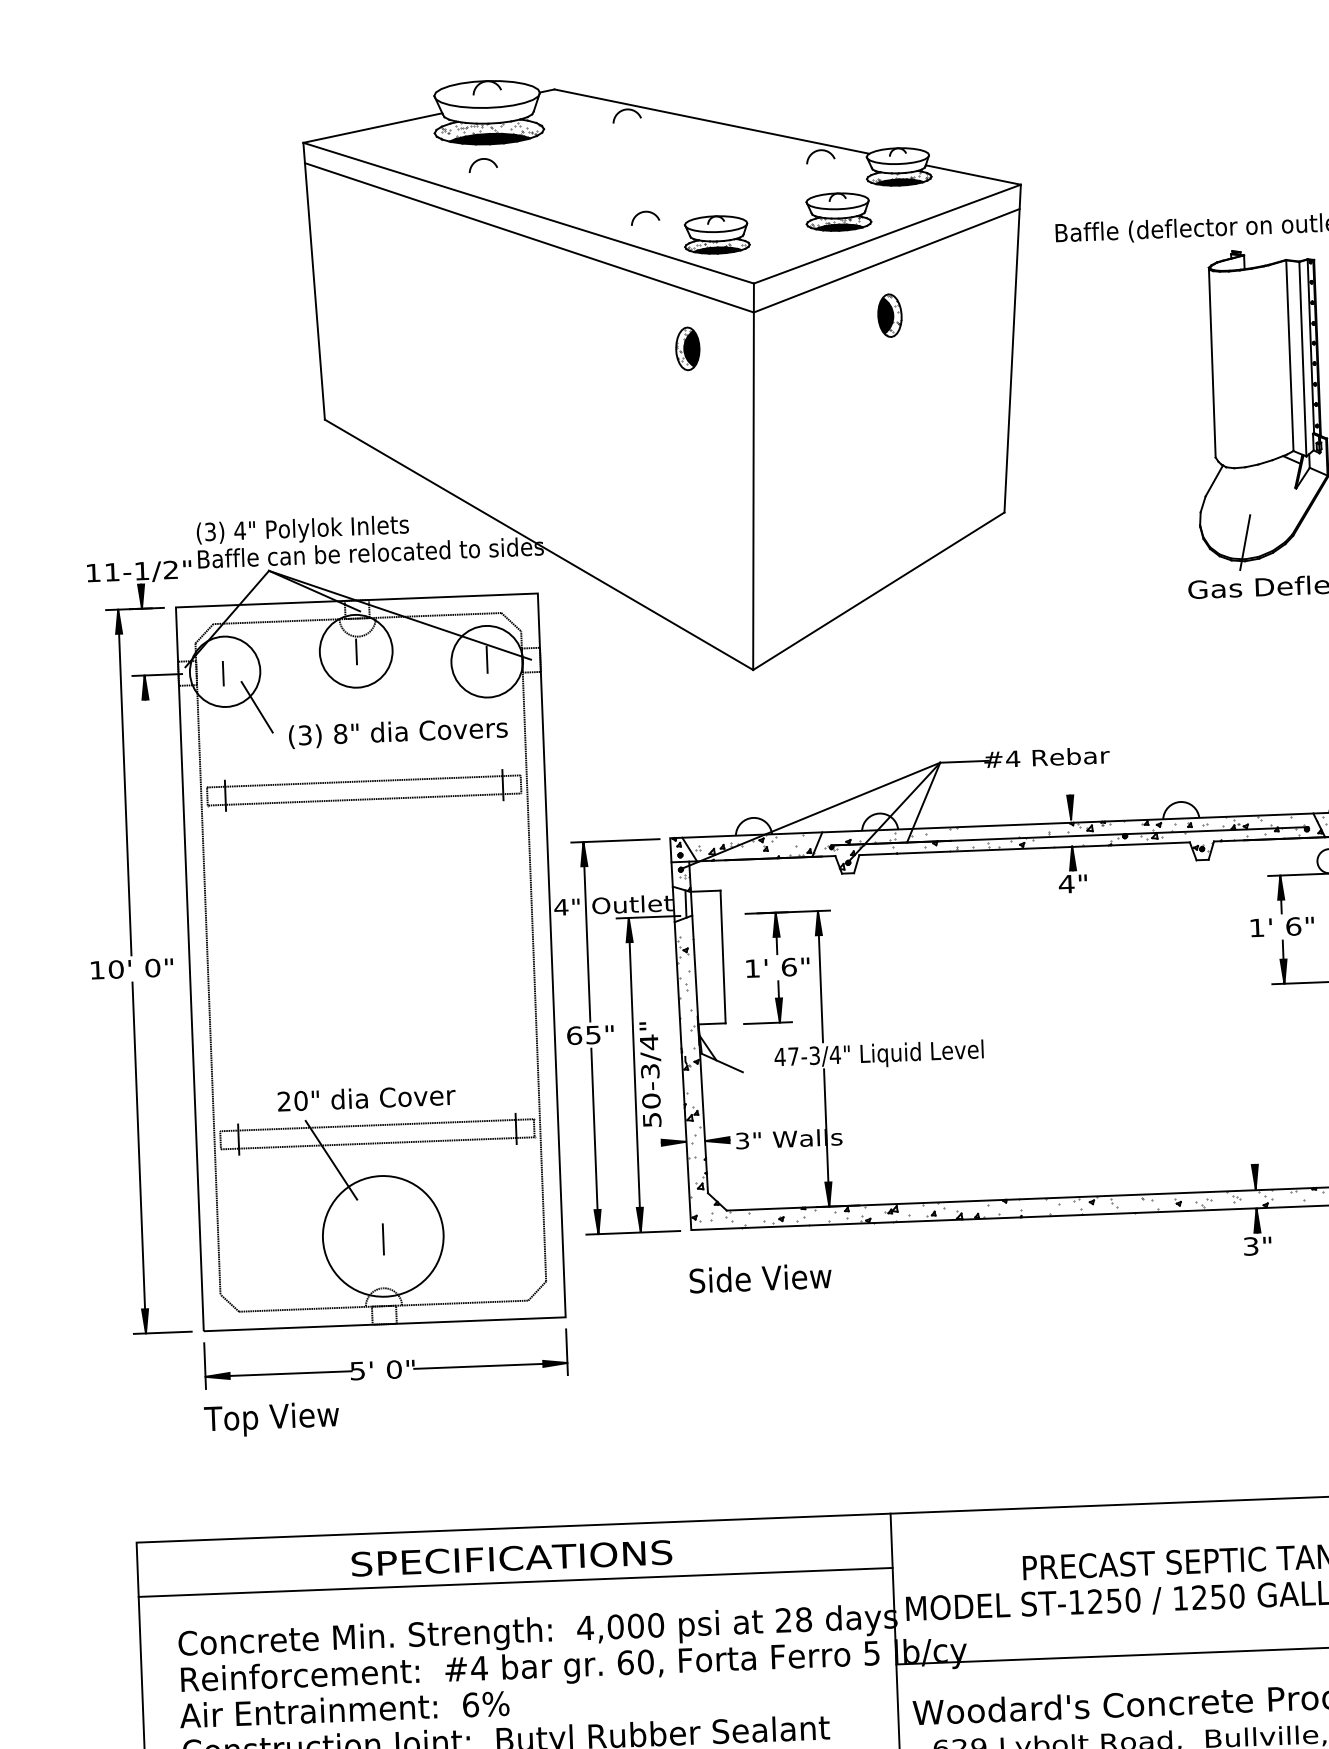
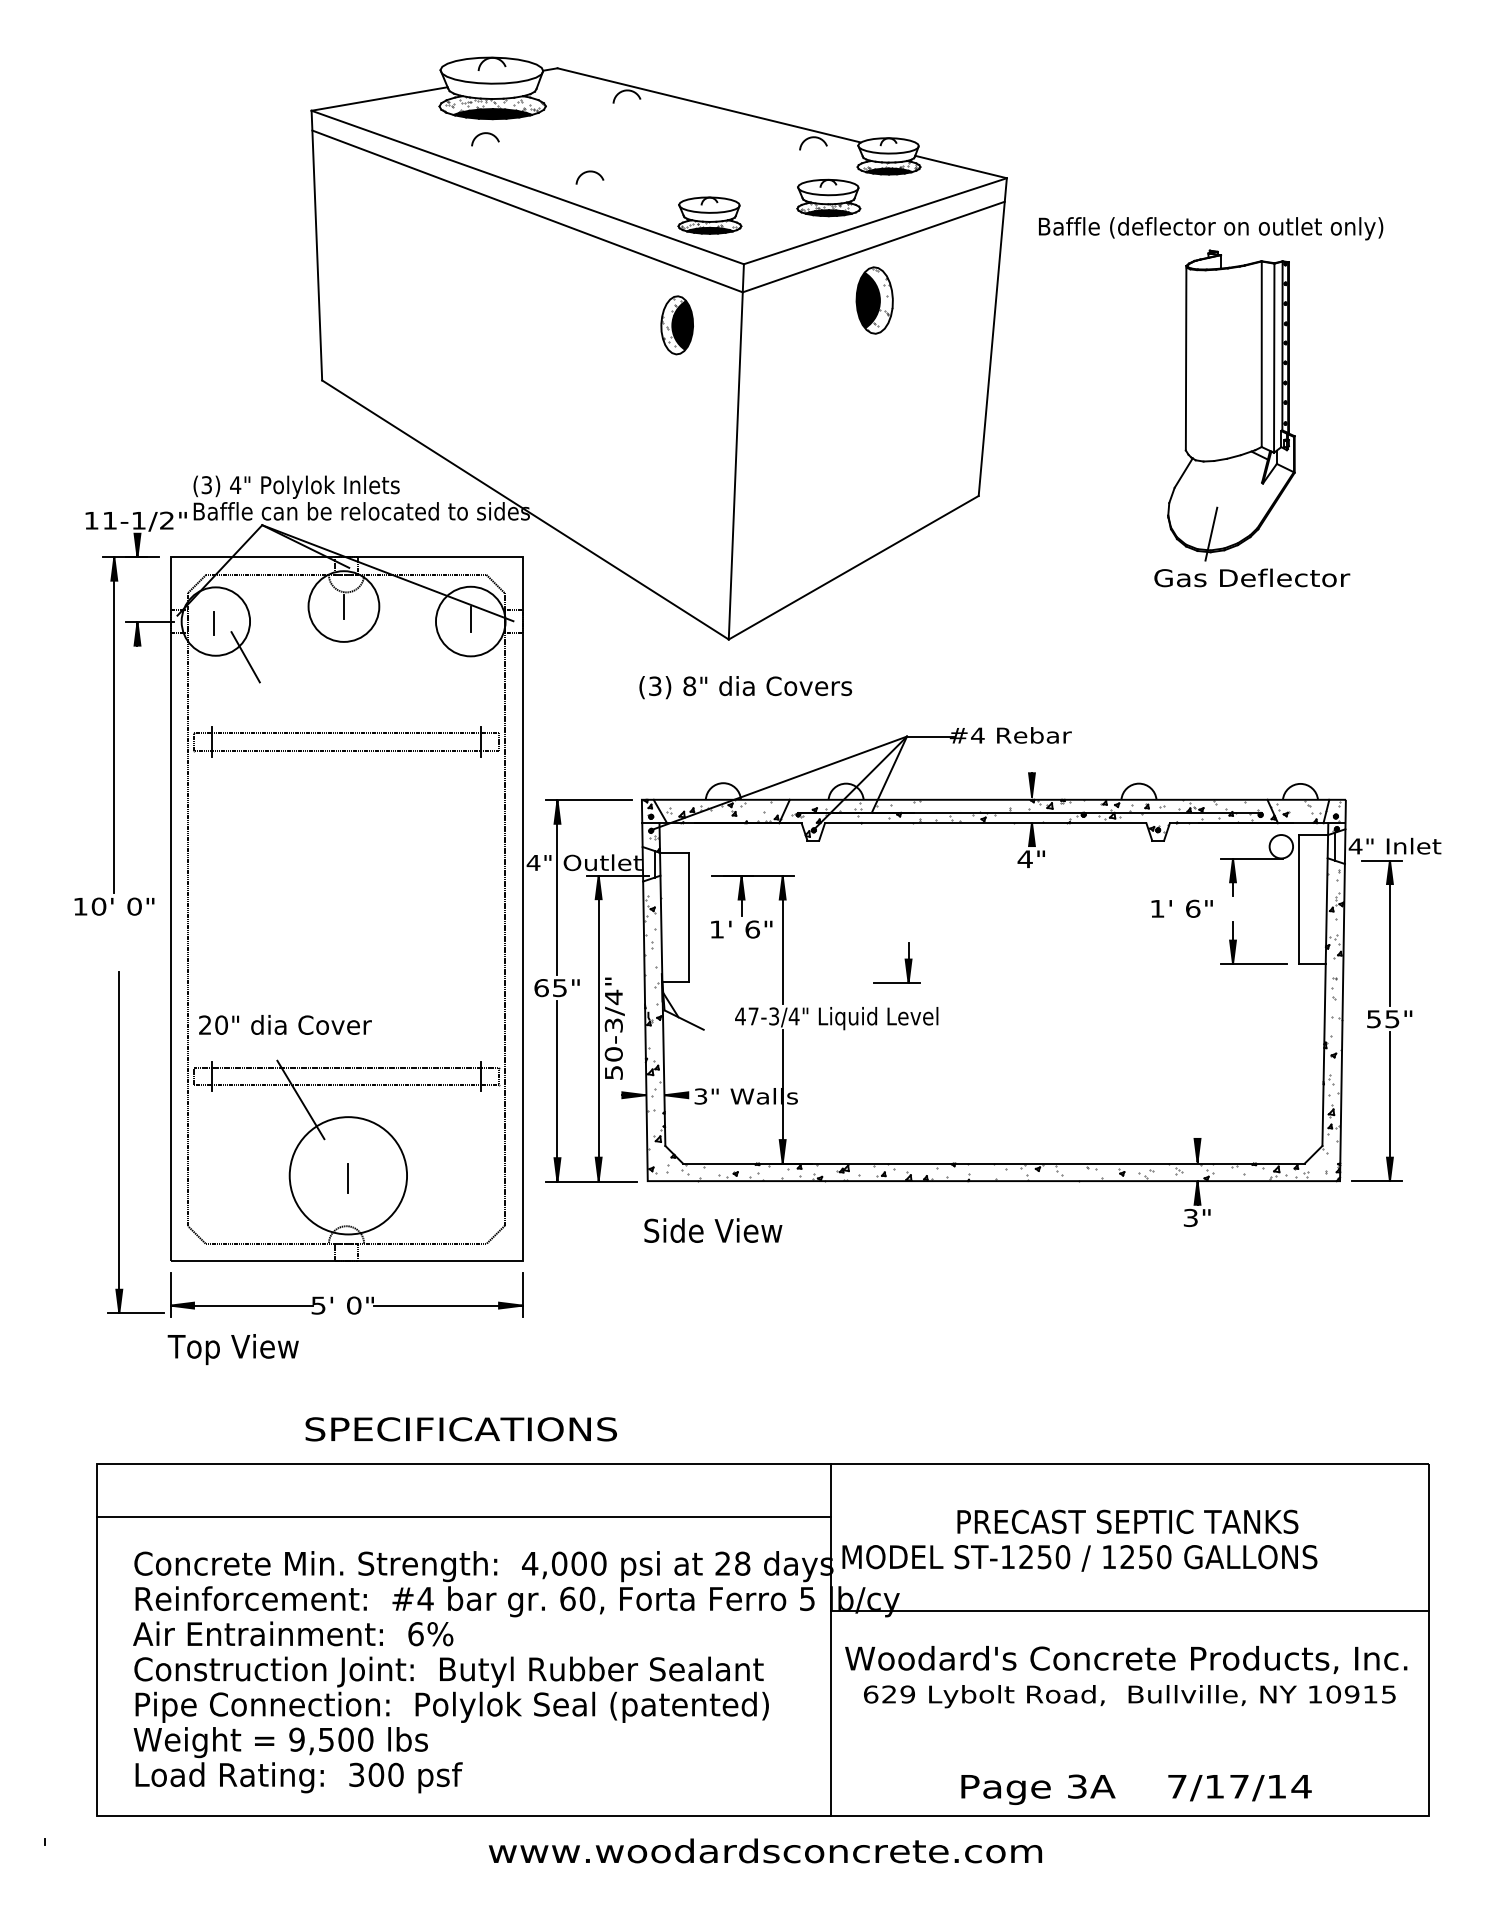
arc: (644, 212) -> (589, 172), moved
part: (889, 315) -> (874, 300), size x1.6
part: (688, 348) -> (677, 324), size x1.4
text: (398, 733) -> (745, 687), moved
text: (1281, 926) -> (1181, 908), moved
part: (774, 999) -> (904, 960), moved
text: (366, 1097) -> (285, 1024), moved
part: (139, 1157) -> (119, 1142), moved
text: (511, 1558) -> (460, 1429), moved

